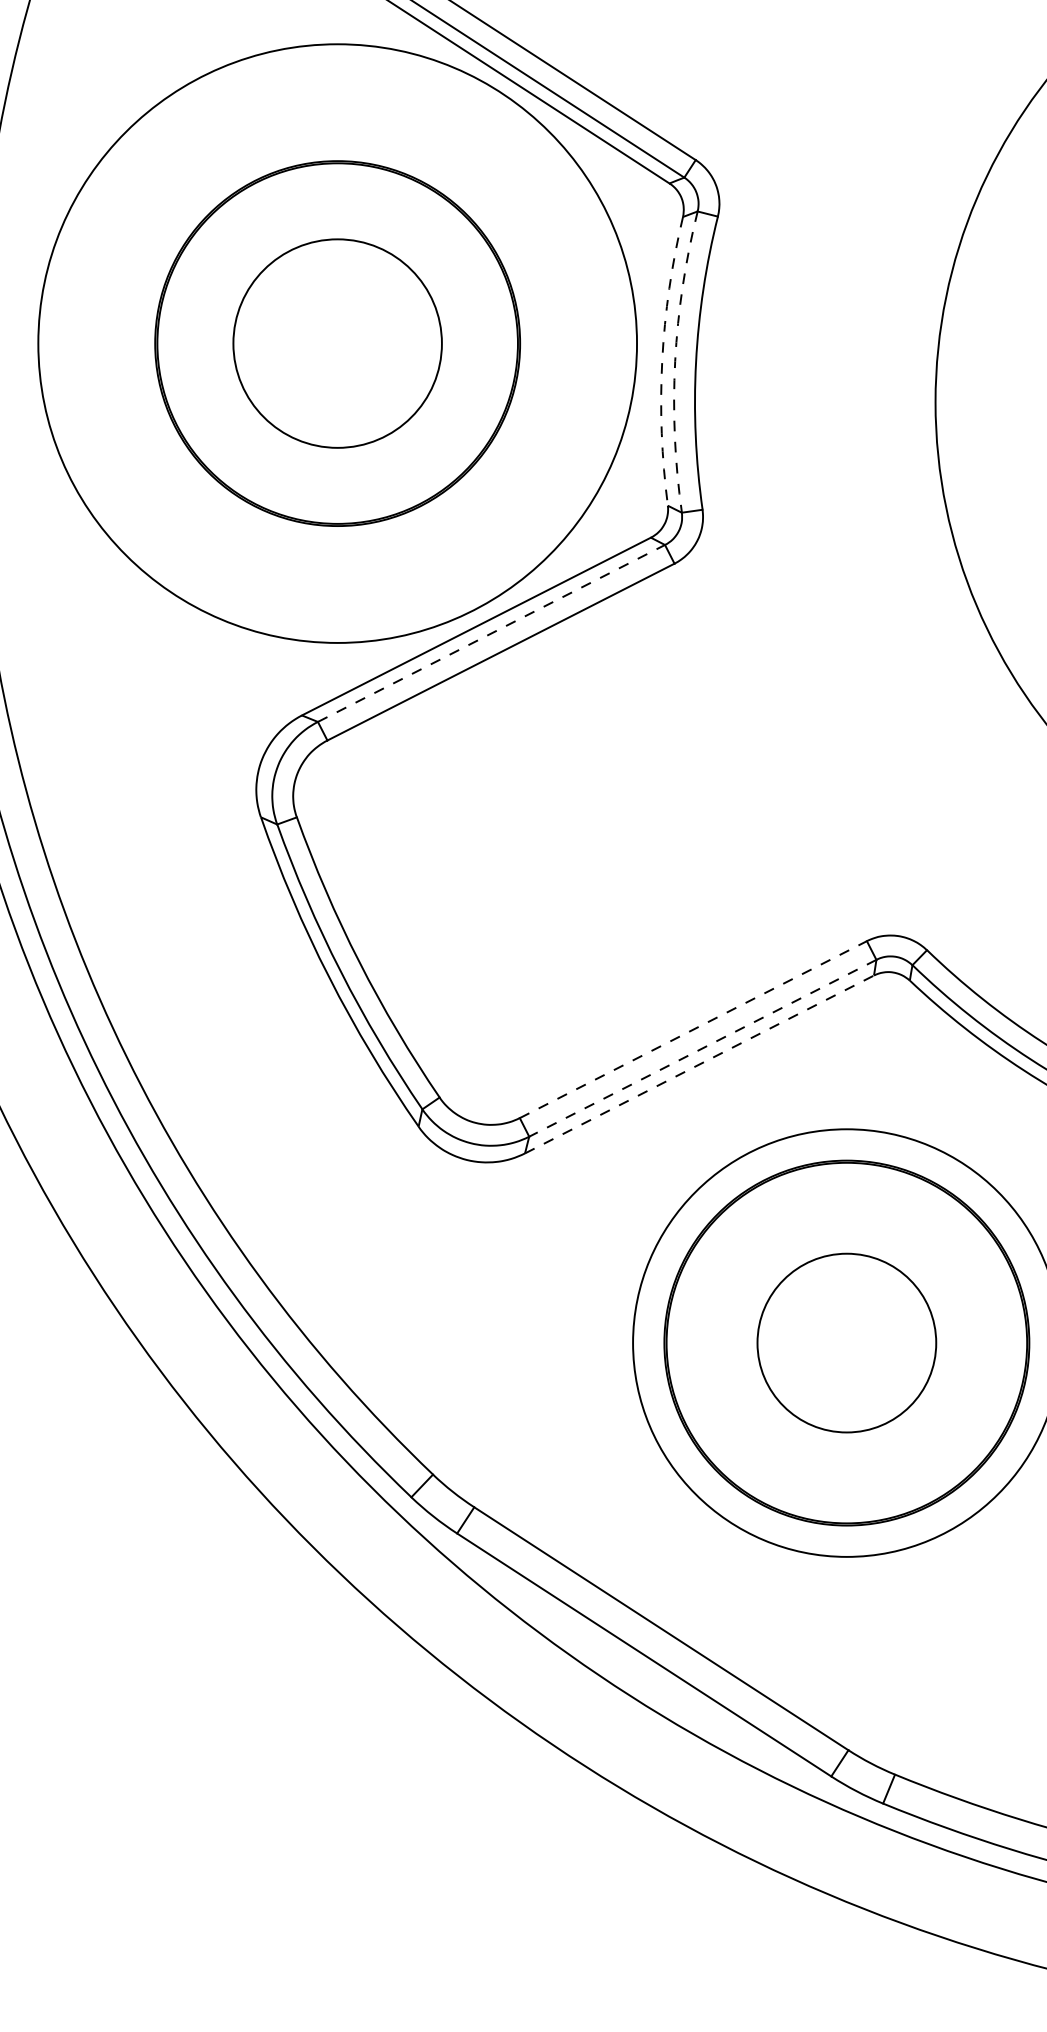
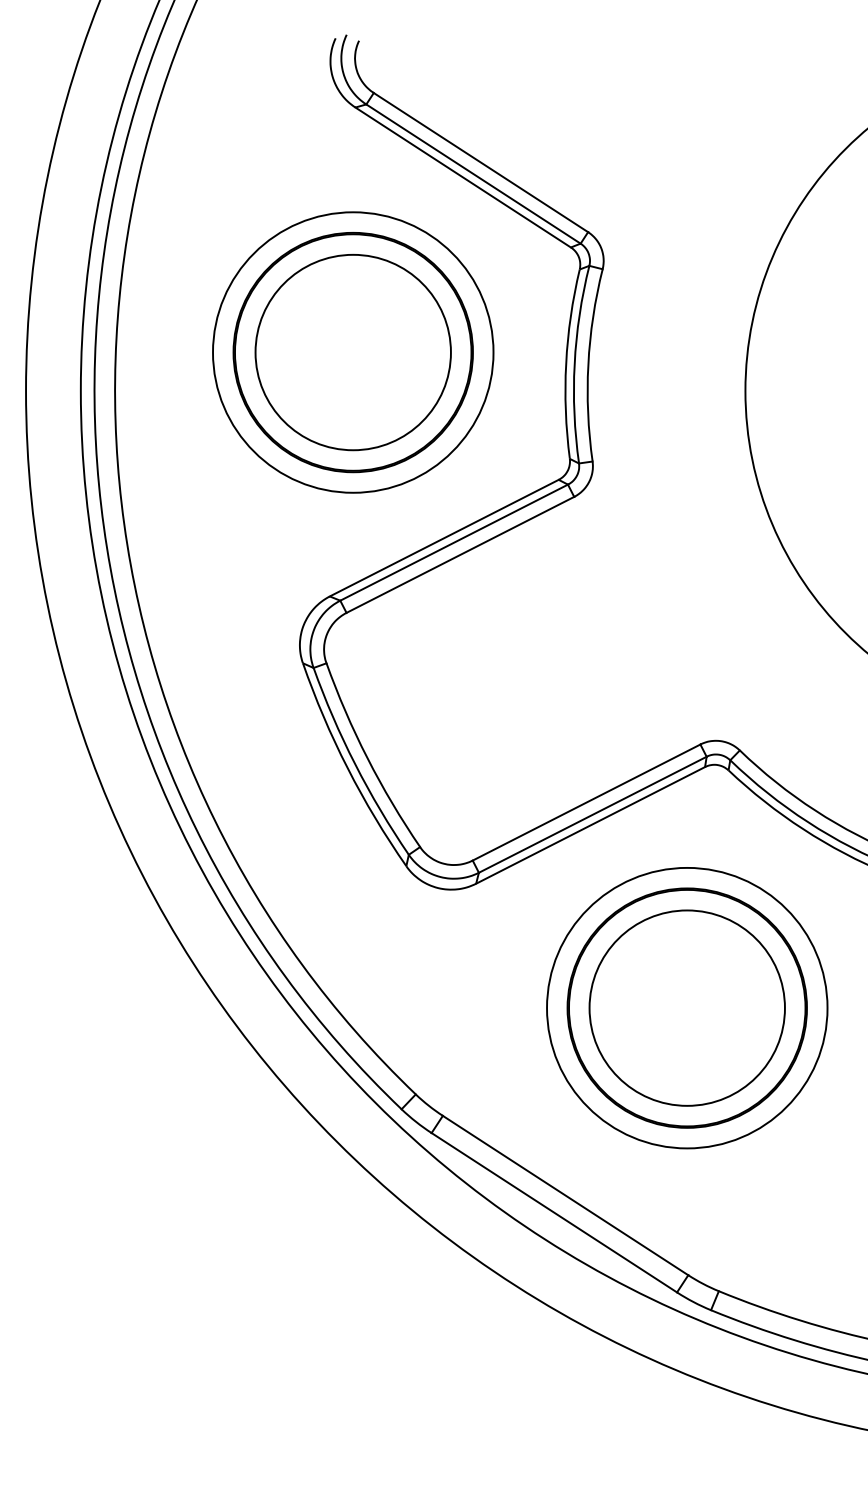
circle: (336, 343) -> (352, 352), size x1.43
circle: (338, 343) -> (353, 352), size x0.71
arc: (662, 360) -> (566, 363), dashed -> solid
arc: (674, 361) -> (574, 364), dashed -> solid
line: (492, 633) -> (454, 542), dashed -> solid
line: (693, 1029) -> (586, 802), dashed -> solid
line: (702, 1047) -> (592, 814), dashed -> solid
line: (700, 1064) -> (591, 825), dashed -> solid
circle: (845, 1342) -> (686, 1007), size x1.67

